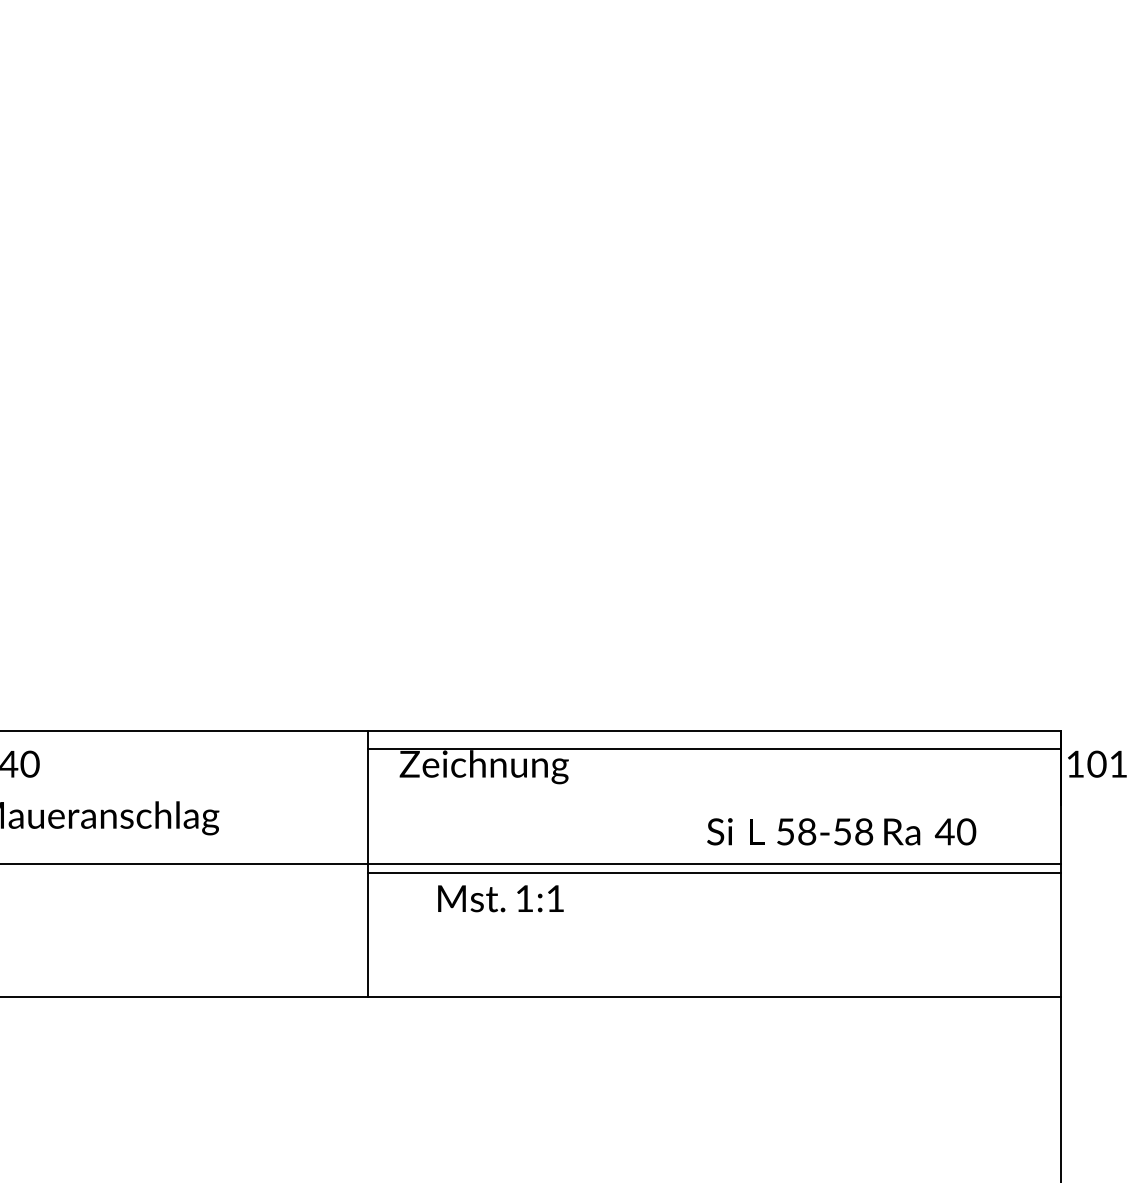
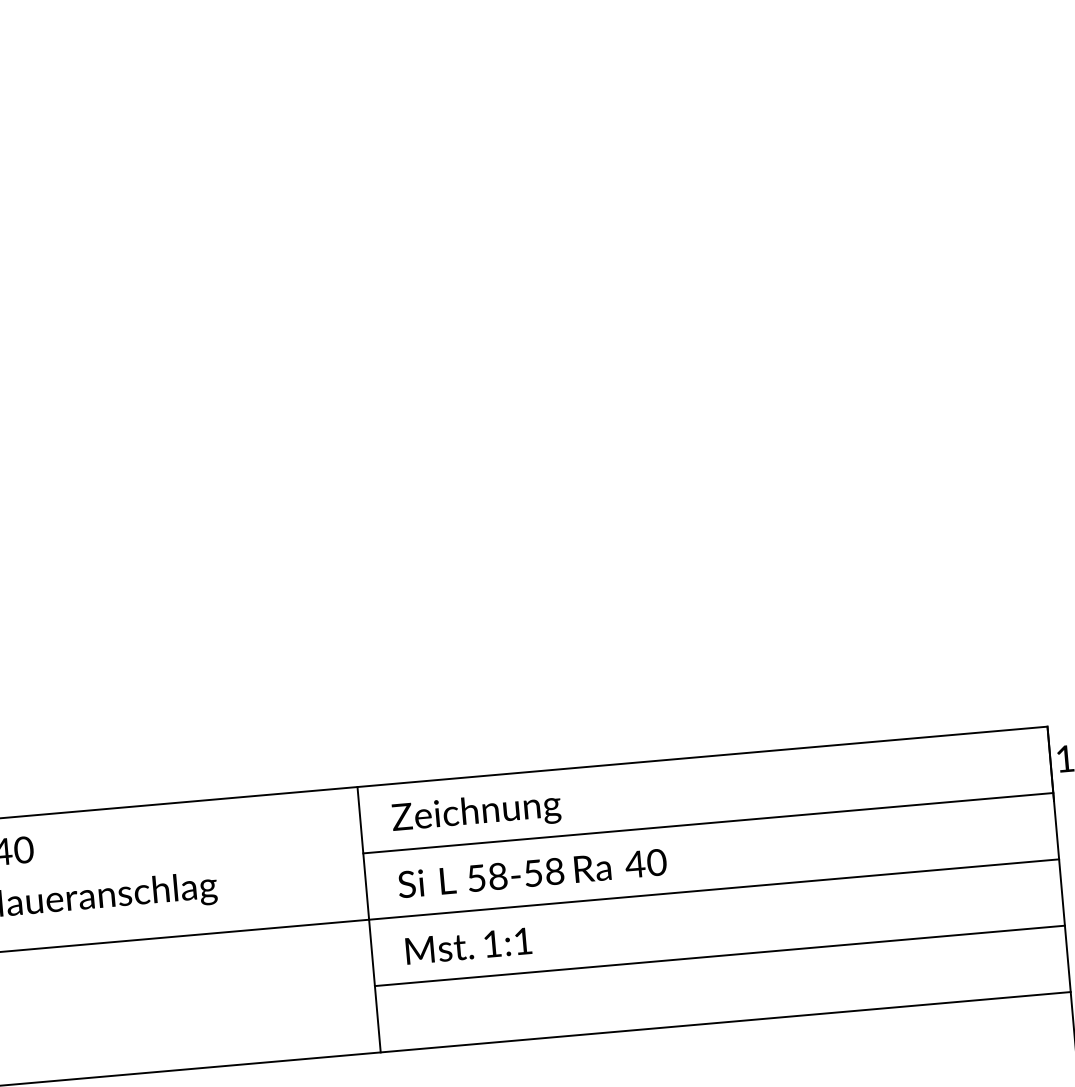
line: (713, 749) -> (707, 823), moved
text: (841, 831) -> (532, 873), moved
line: (713, 873) -> (719, 956), moved
text: (500, 898) -> (468, 945), moved

